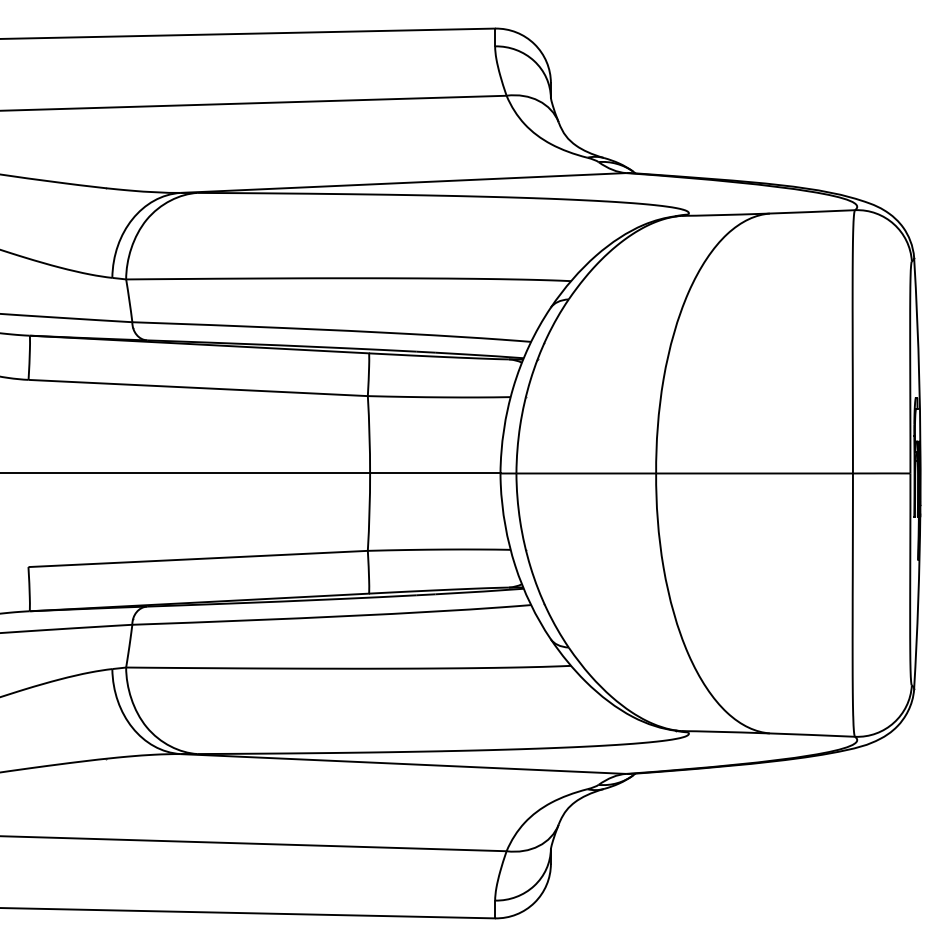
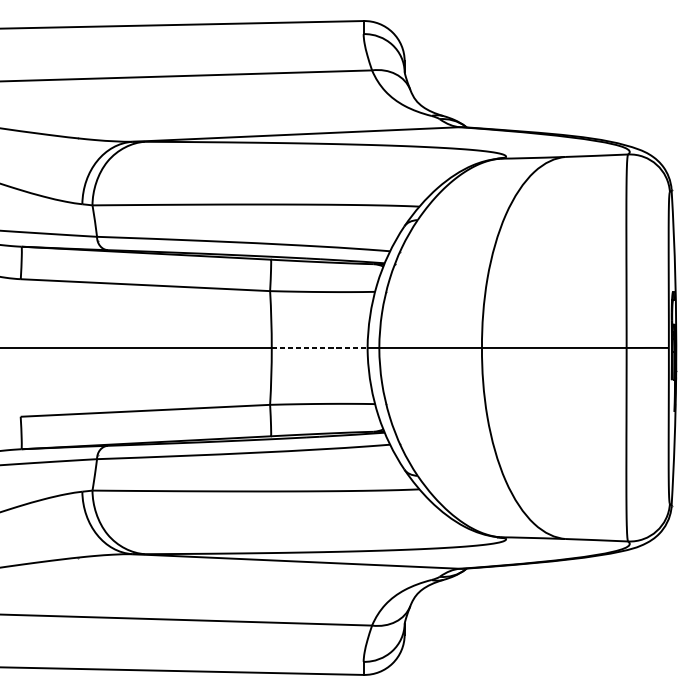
line: (435, 473) -> (319, 348), solid -> dashed

